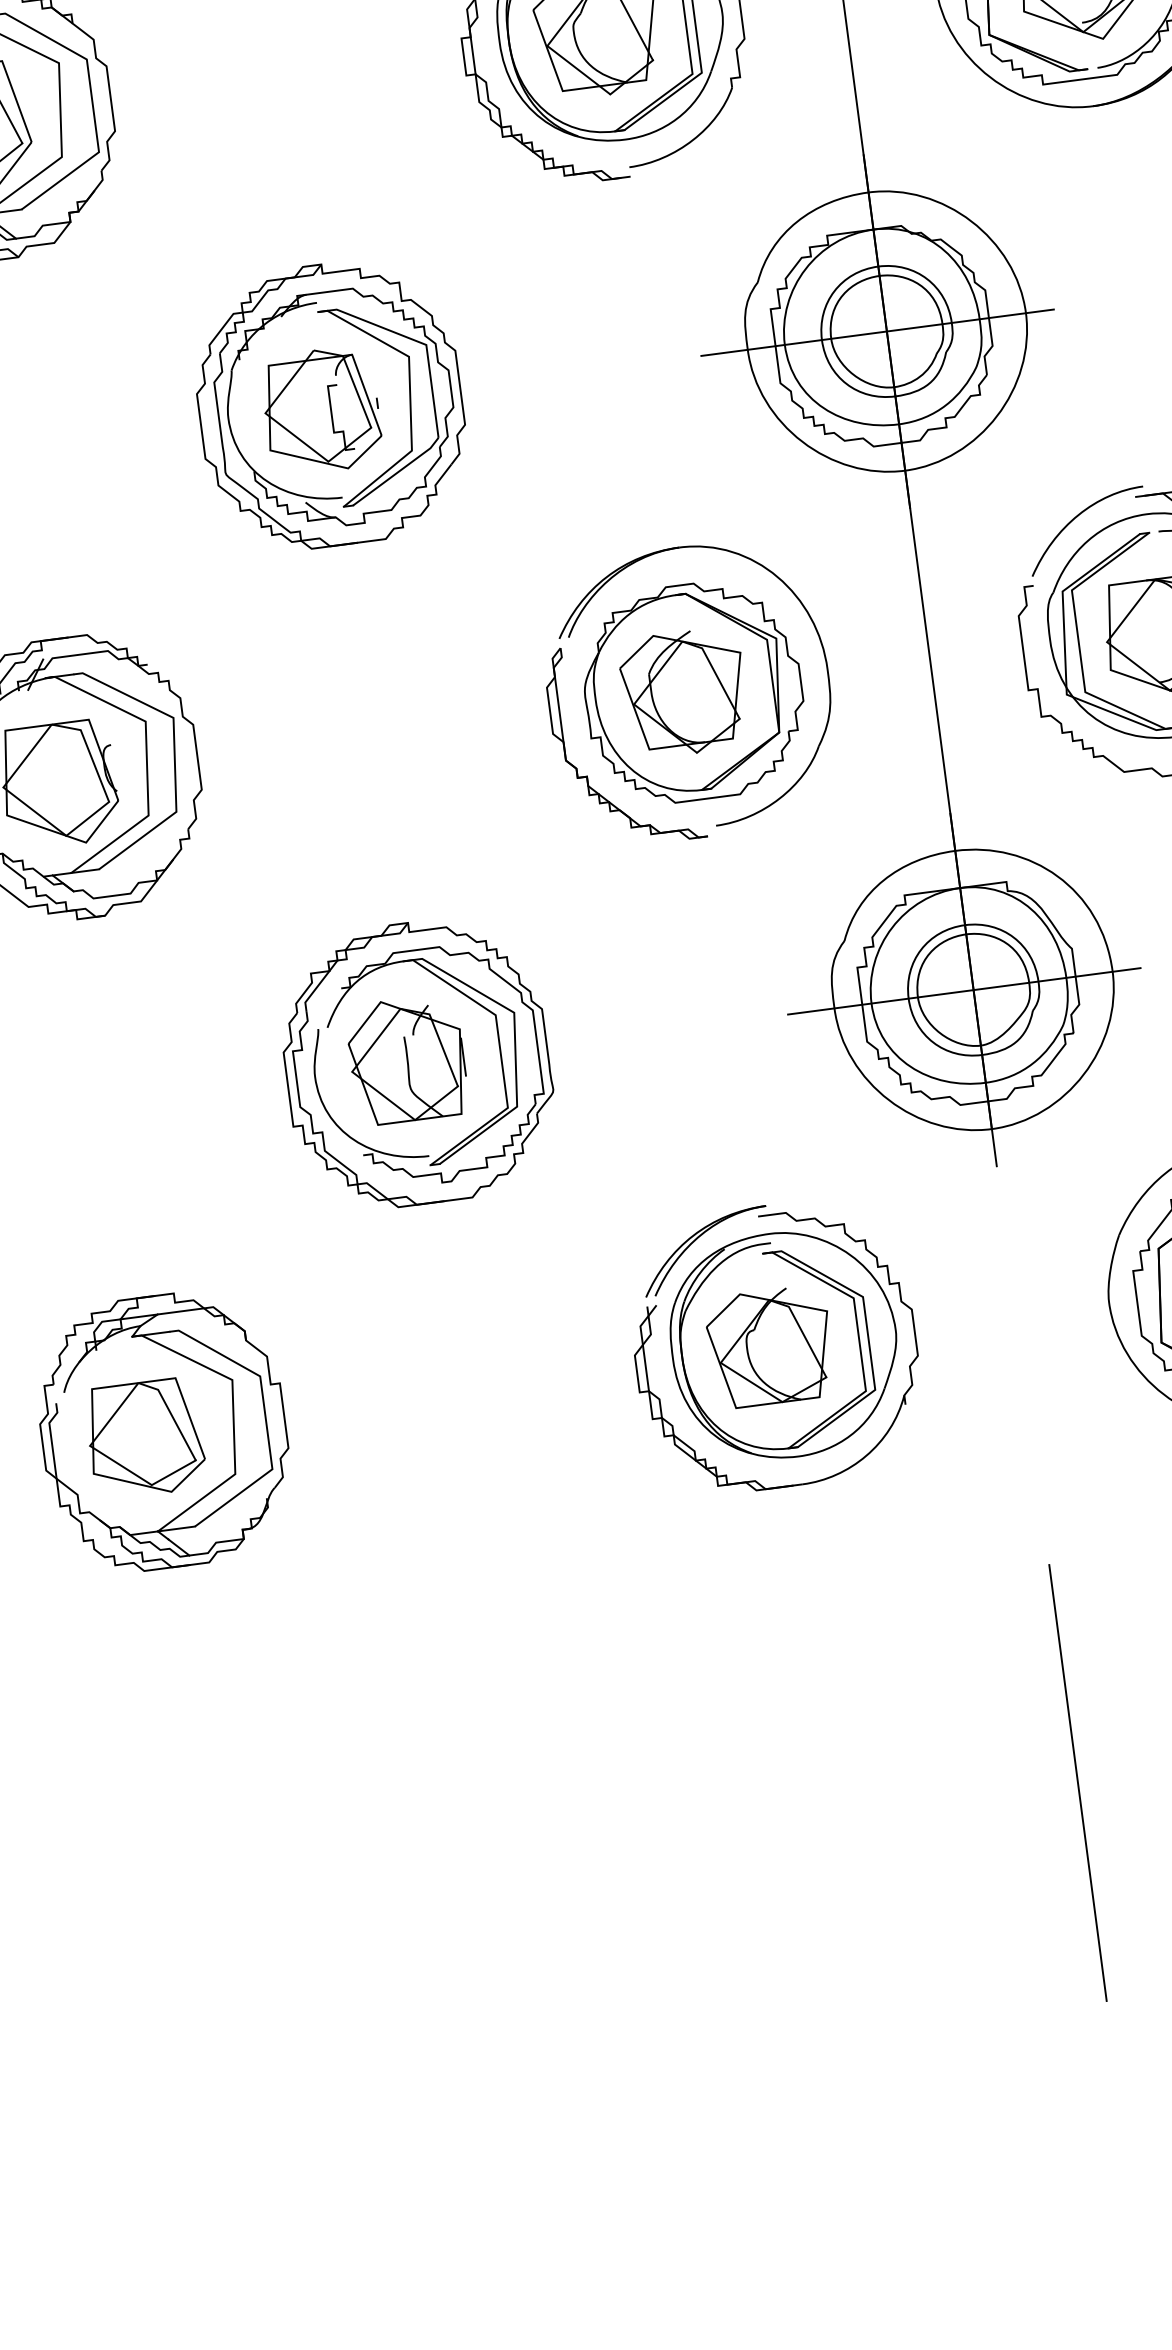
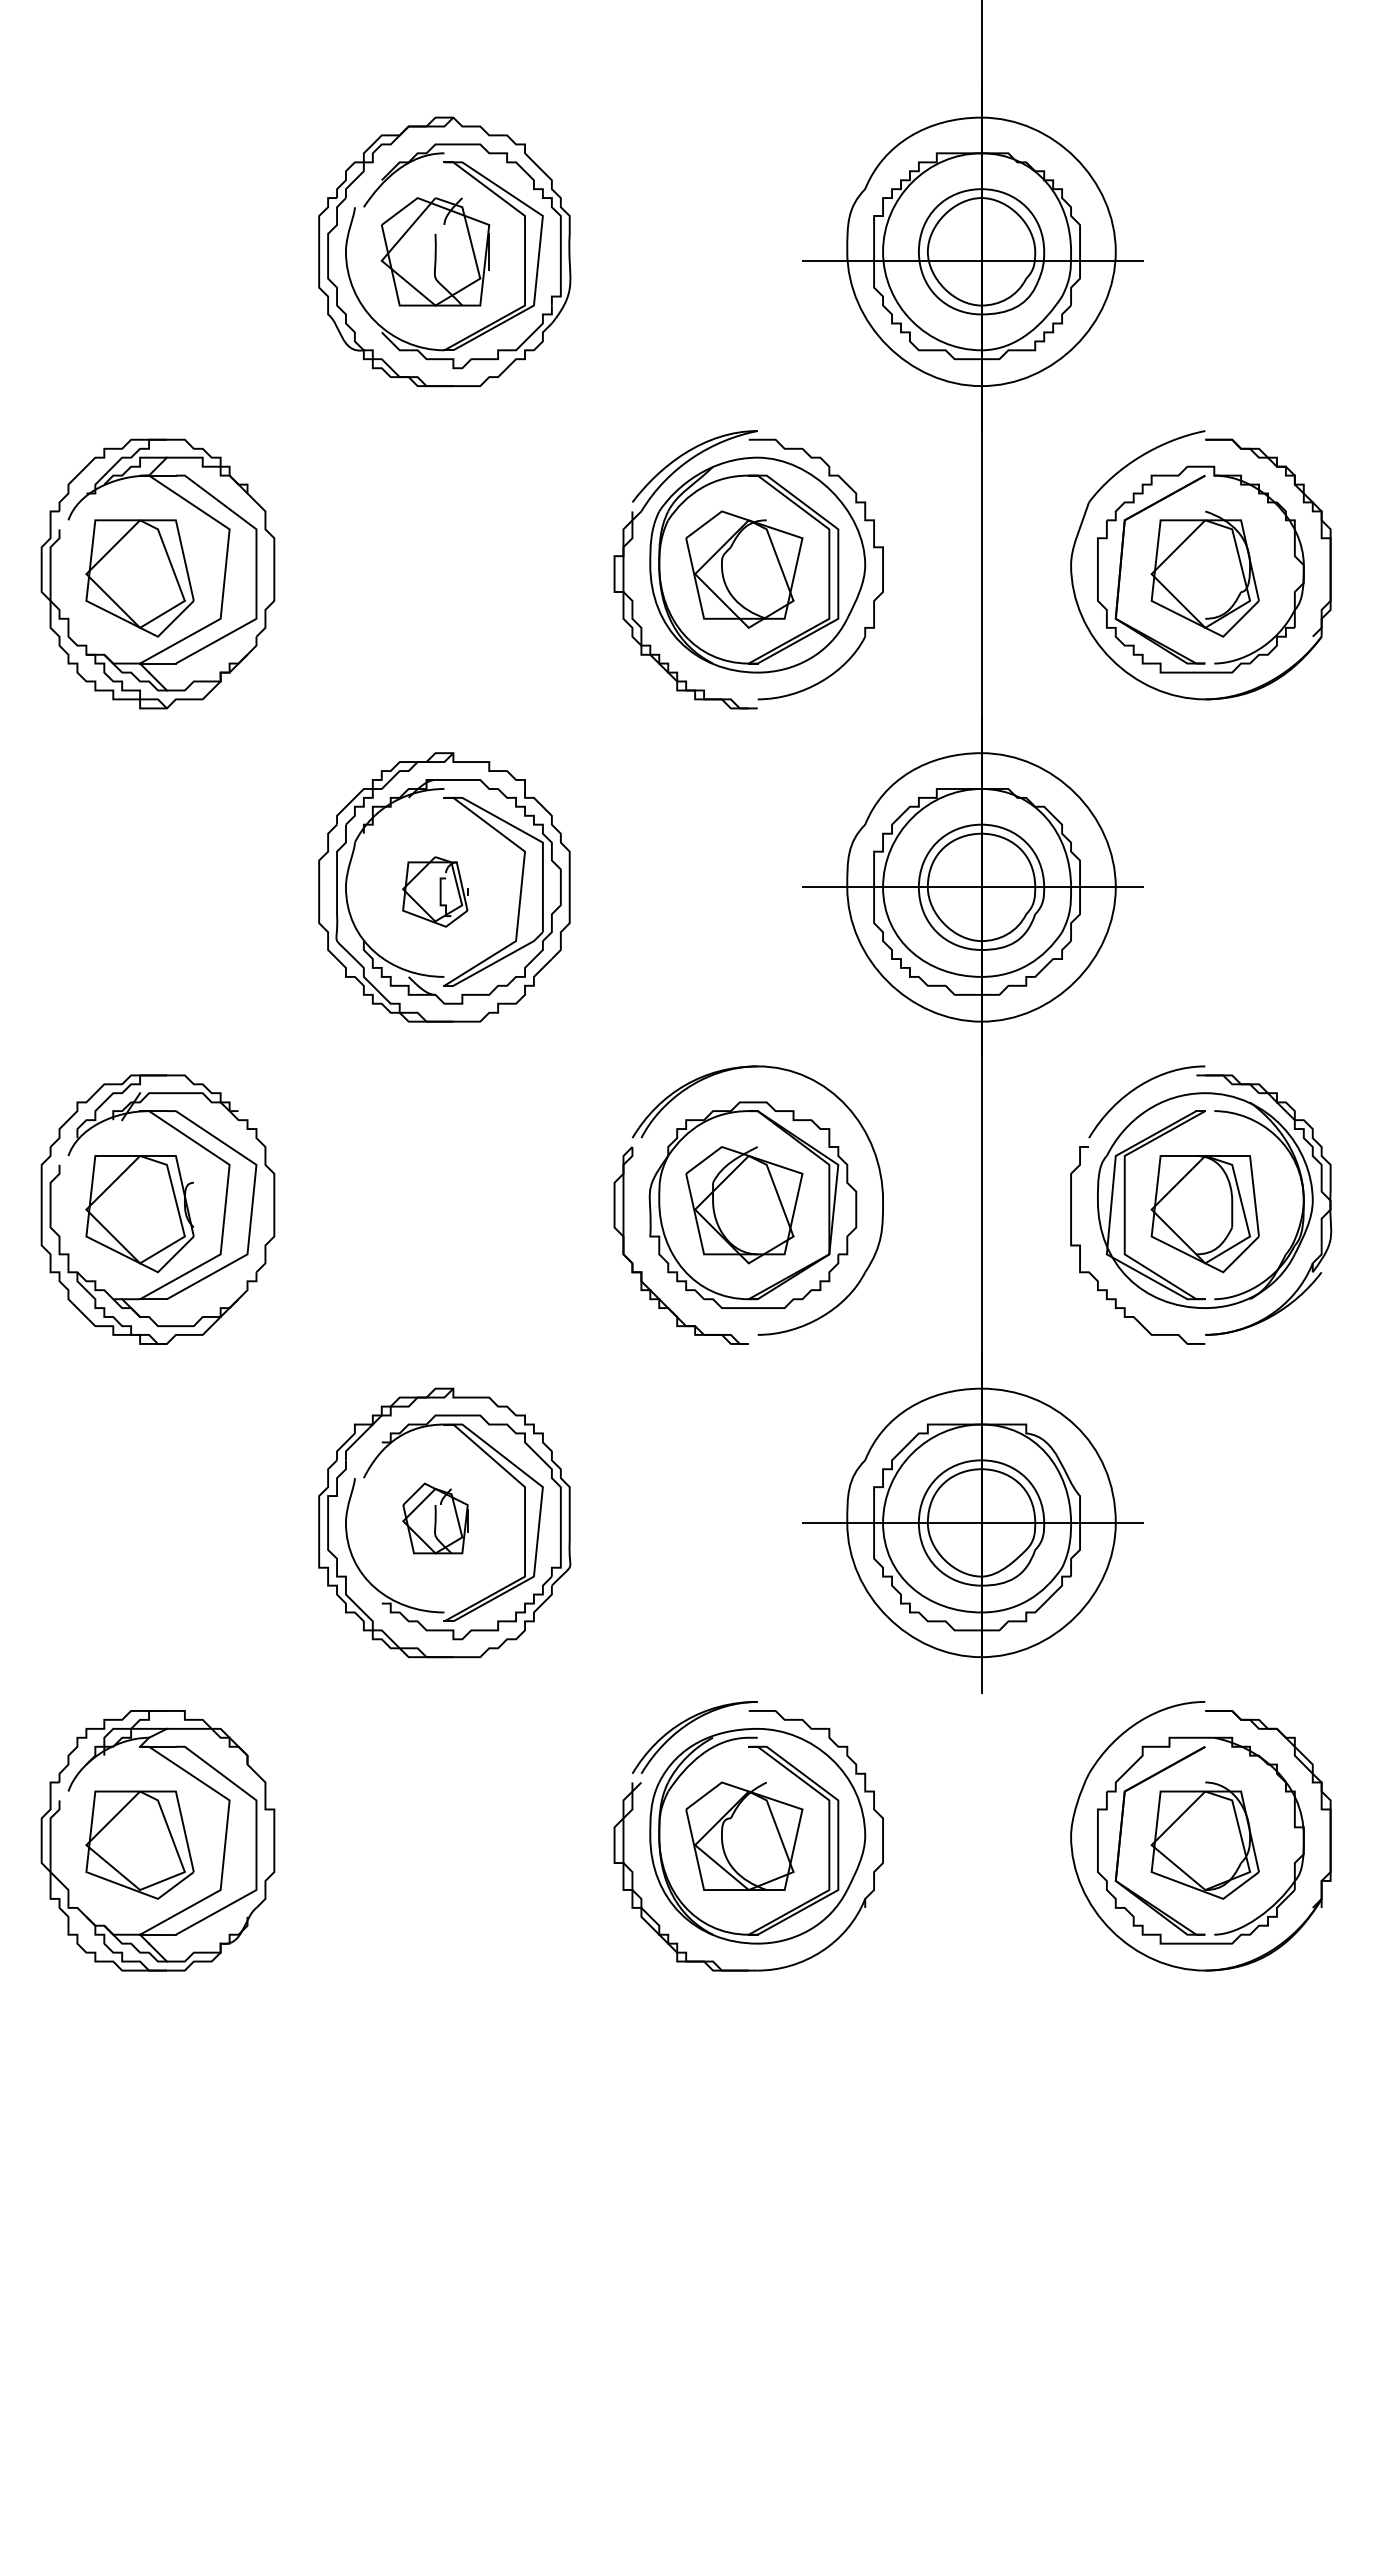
part: (320, 410) -> (434, 891), size x0.6
part: (407, 1059) -> (435, 1518), size x0.6
line: (1077, 1782) -> (981, 2287), removed

